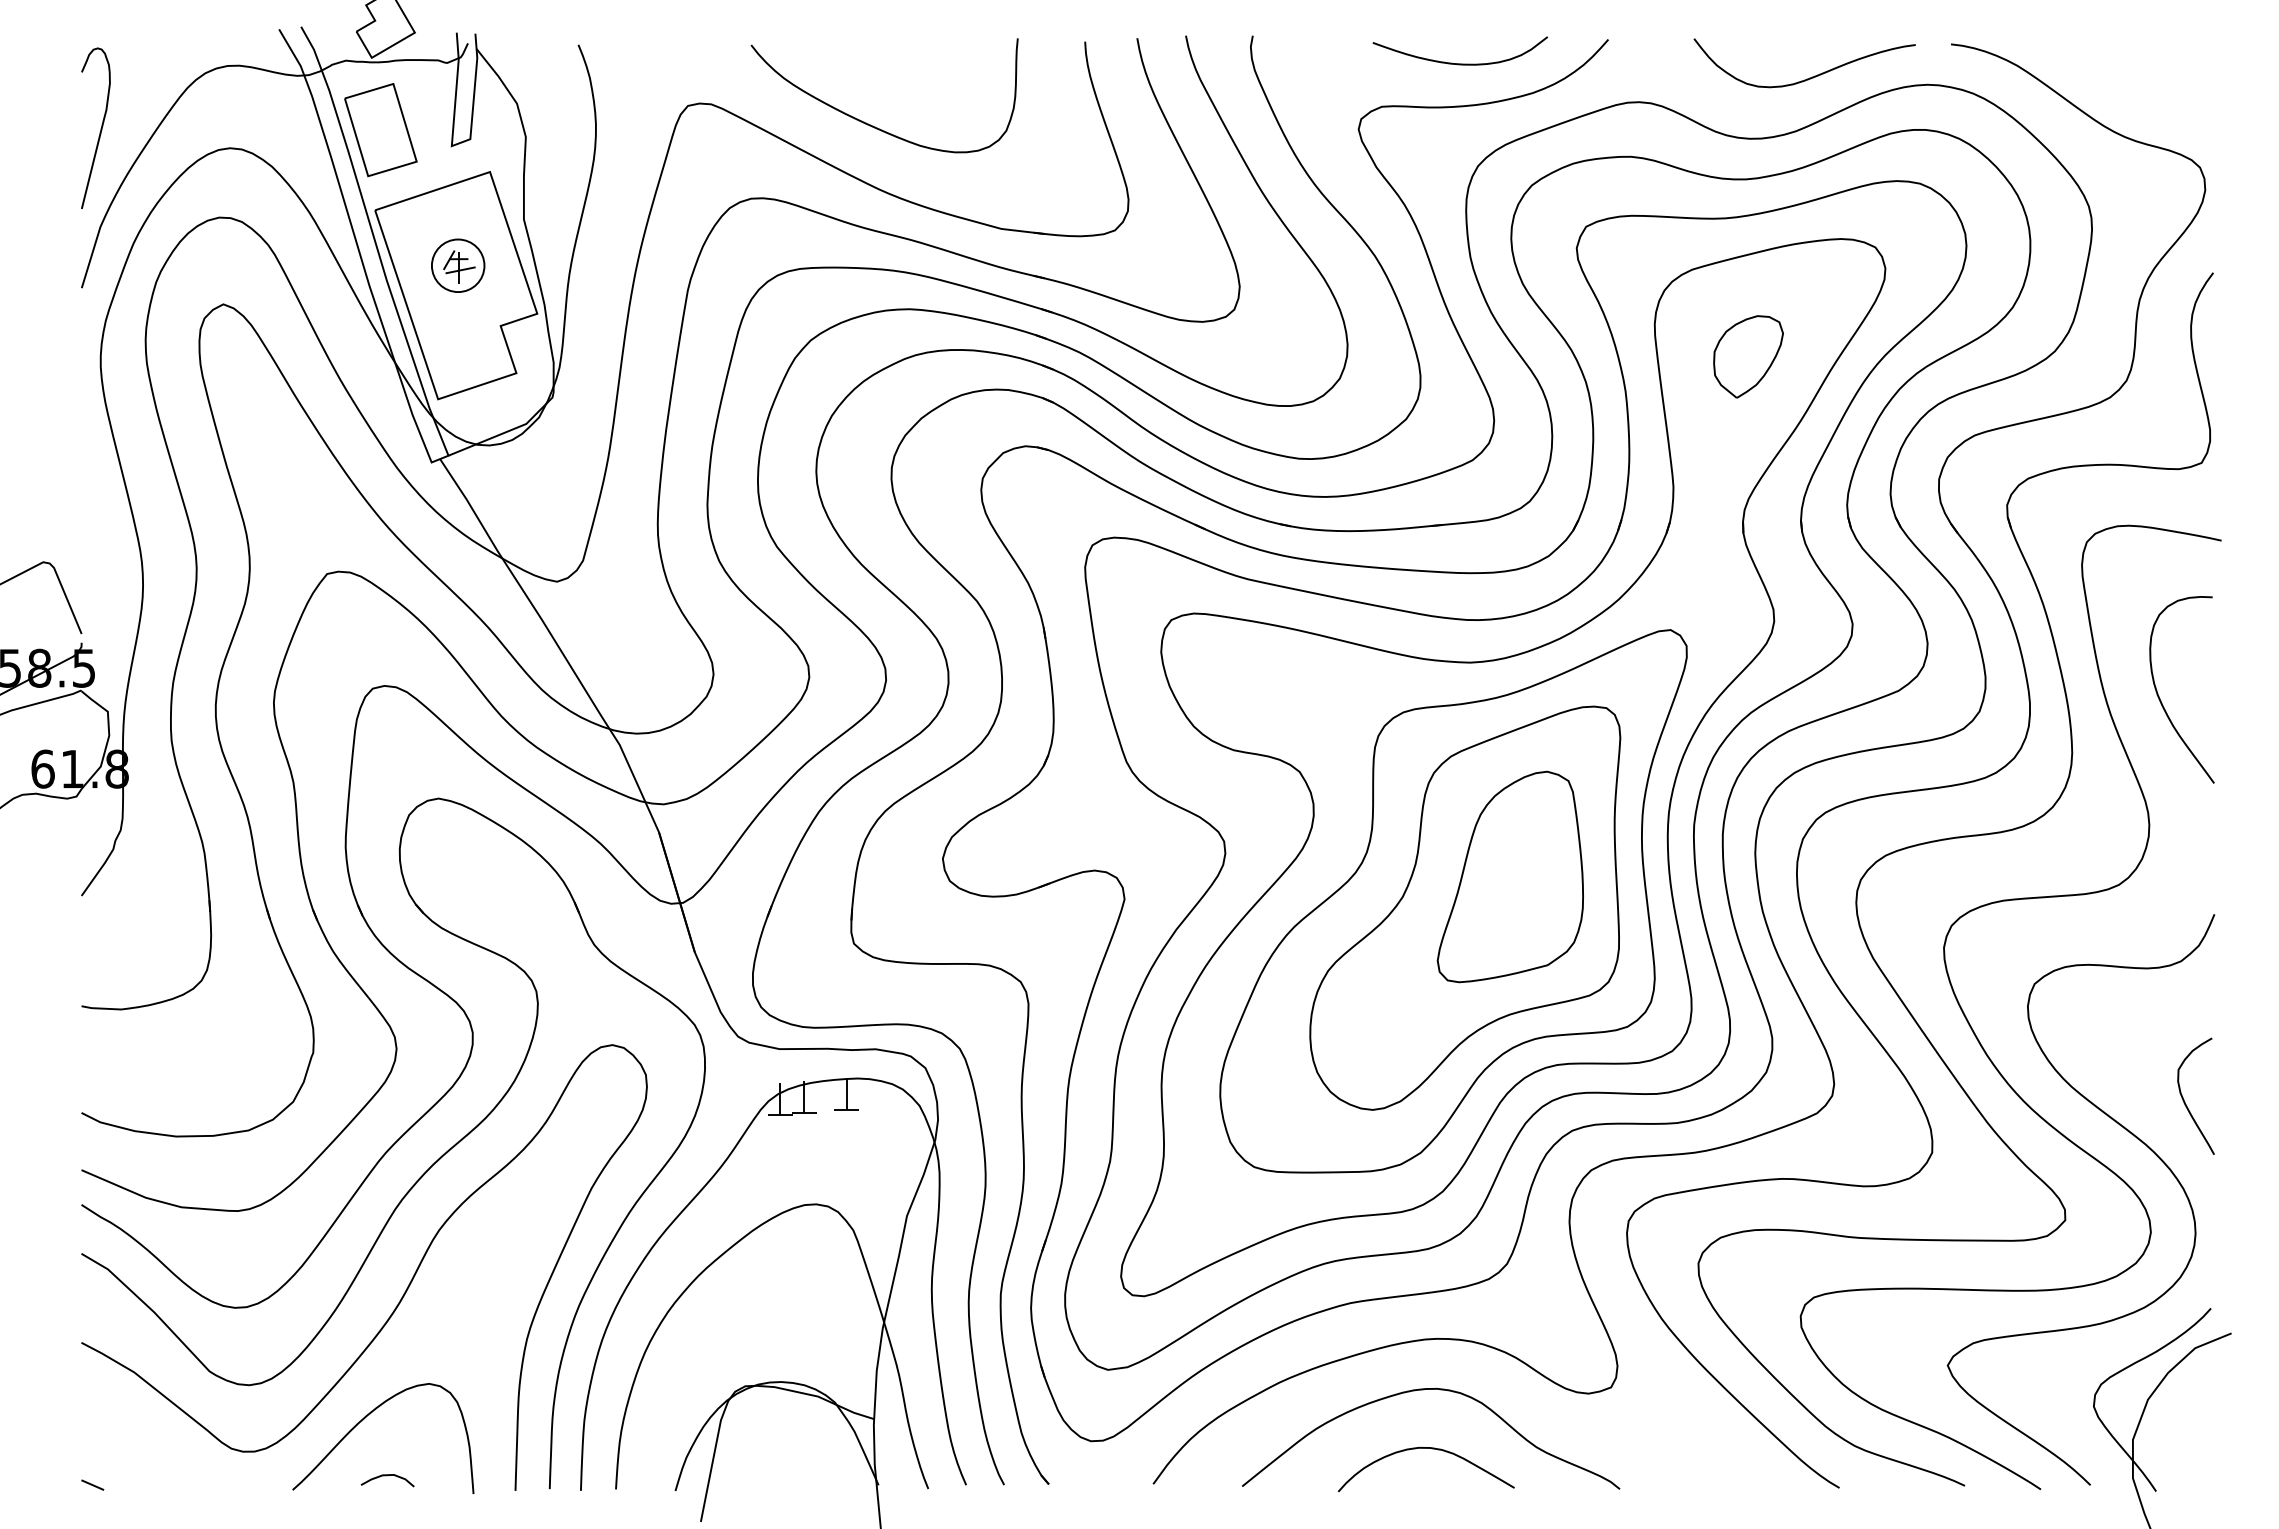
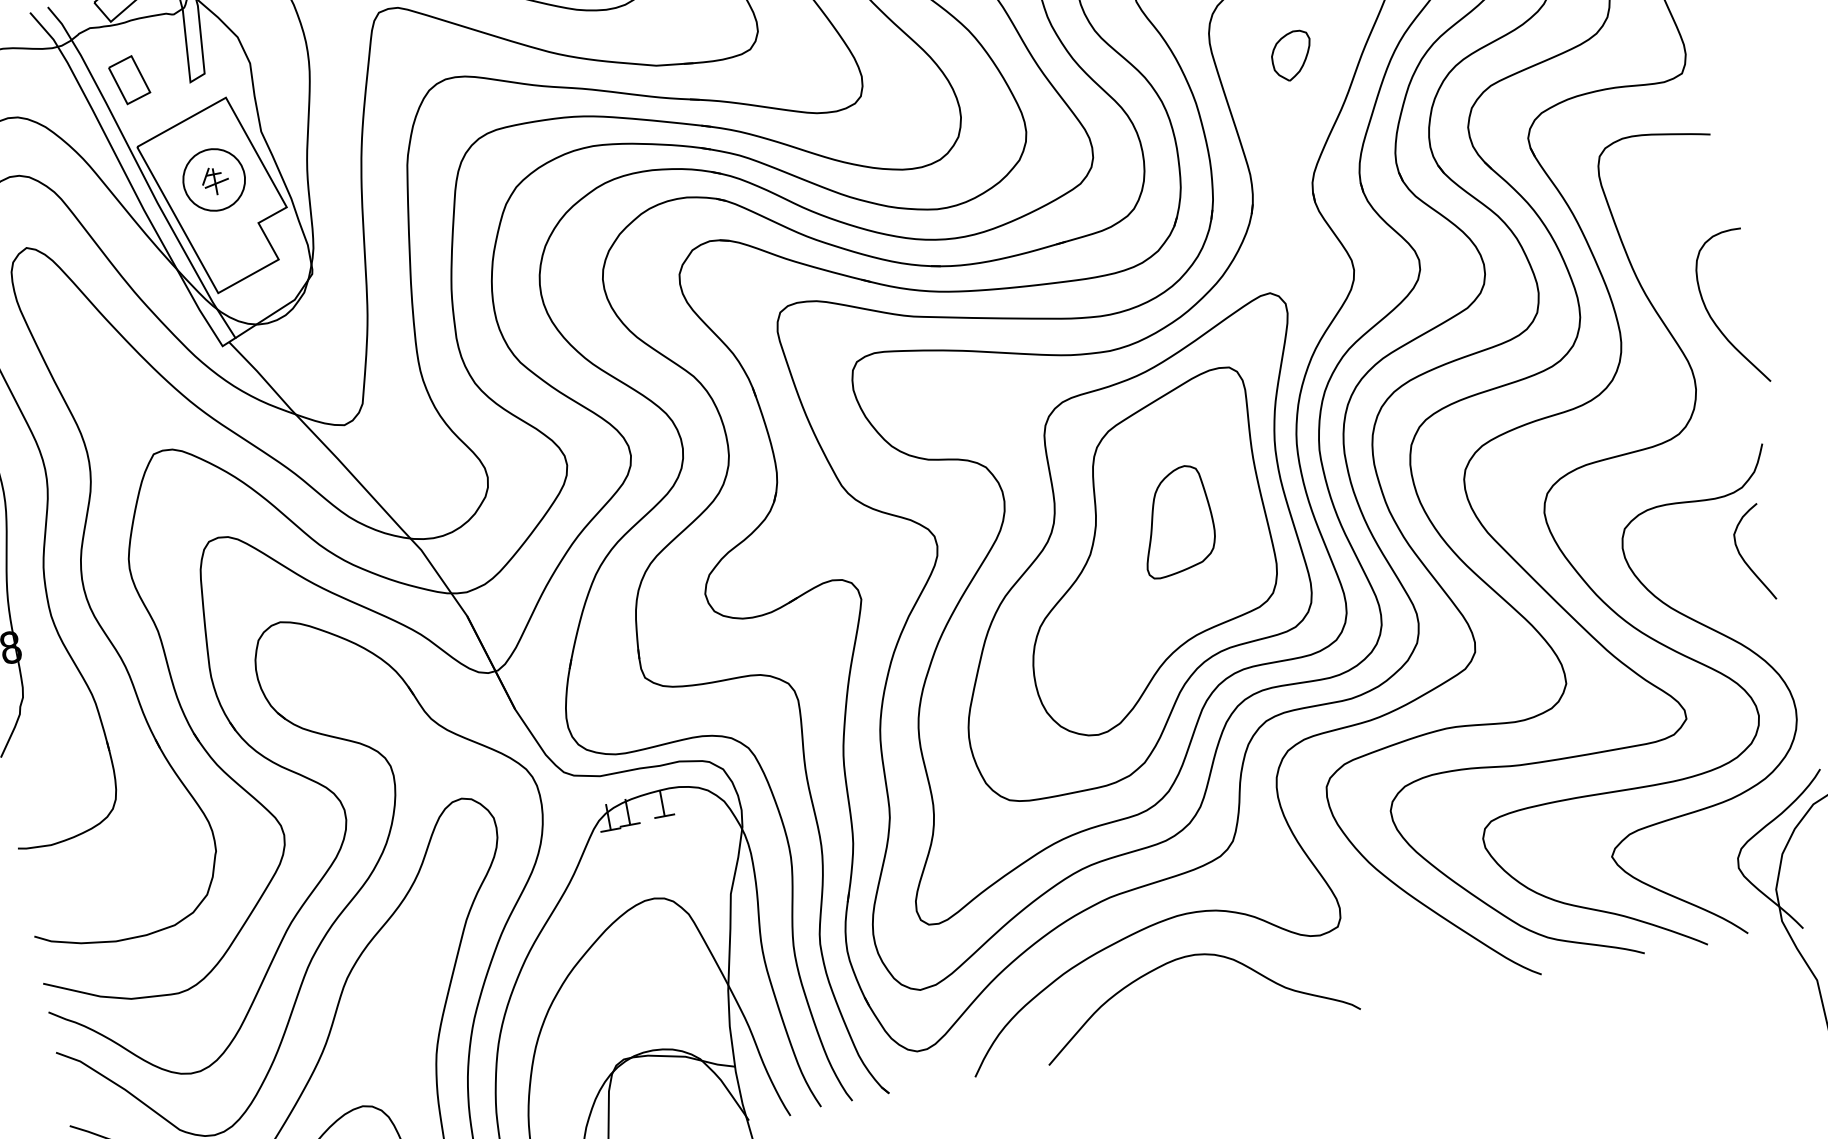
part: (380, 130) -> (129, 80), size x0.6
circle: (457, 265) -> (213, 179), size x1.4
part: (1748, 356) -> (1292, 55), size x0.7
curve: (2161, 700) -> (1714, 321), moved
part: (1509, 876) -> (1175, 521), size x0.6
curve: (2185, 1101) -> (1744, 559), moved
curve: (1431, 1449) -> (1199, 1005), removed

